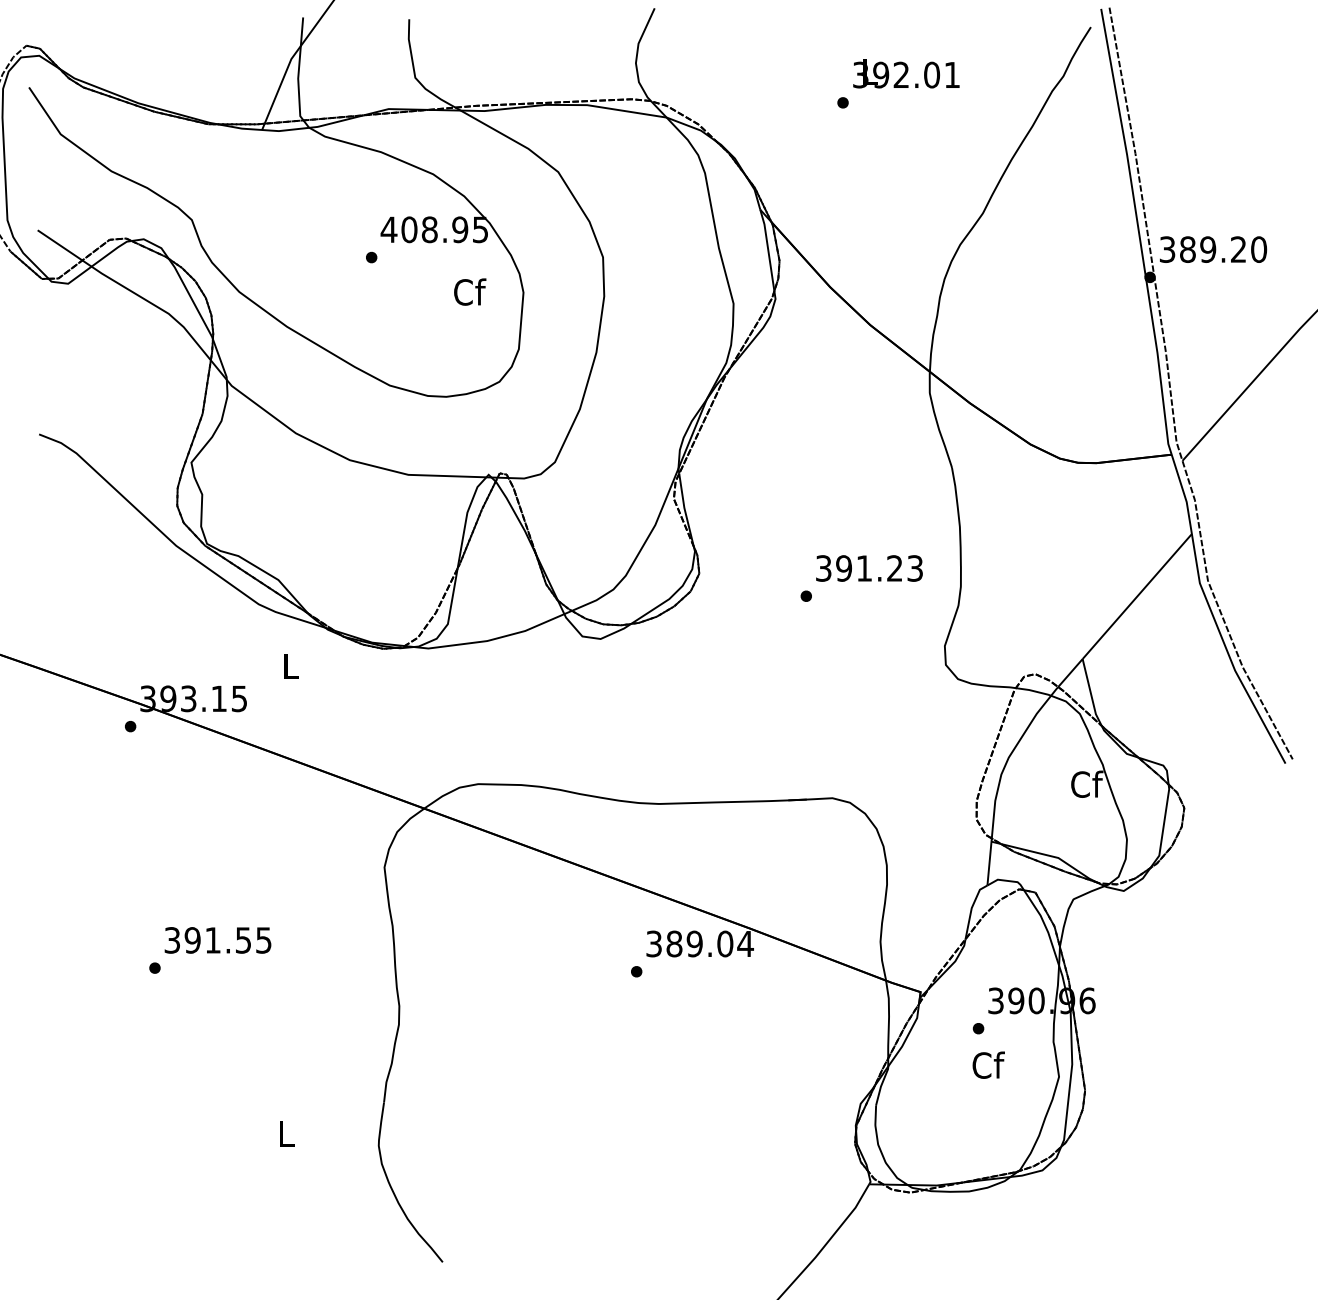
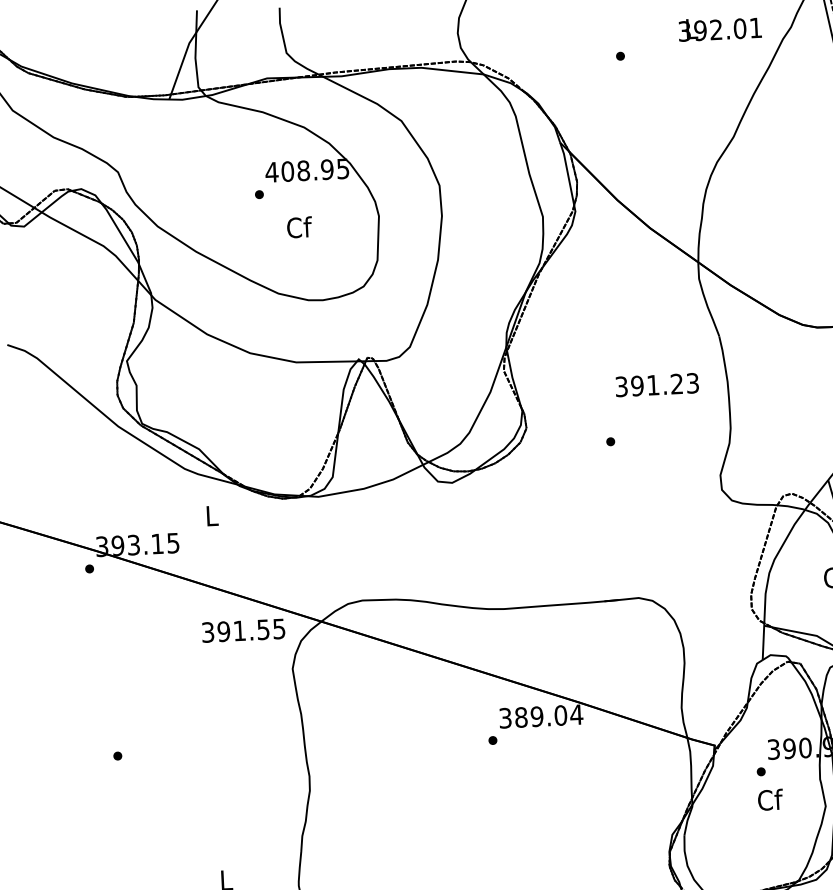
text: (906, 73) -> (720, 28), moved
text: (470, 291) -> (299, 226), moved
text: (869, 568) -> (657, 385), moved
text: (217, 940) -> (243, 630), moved

